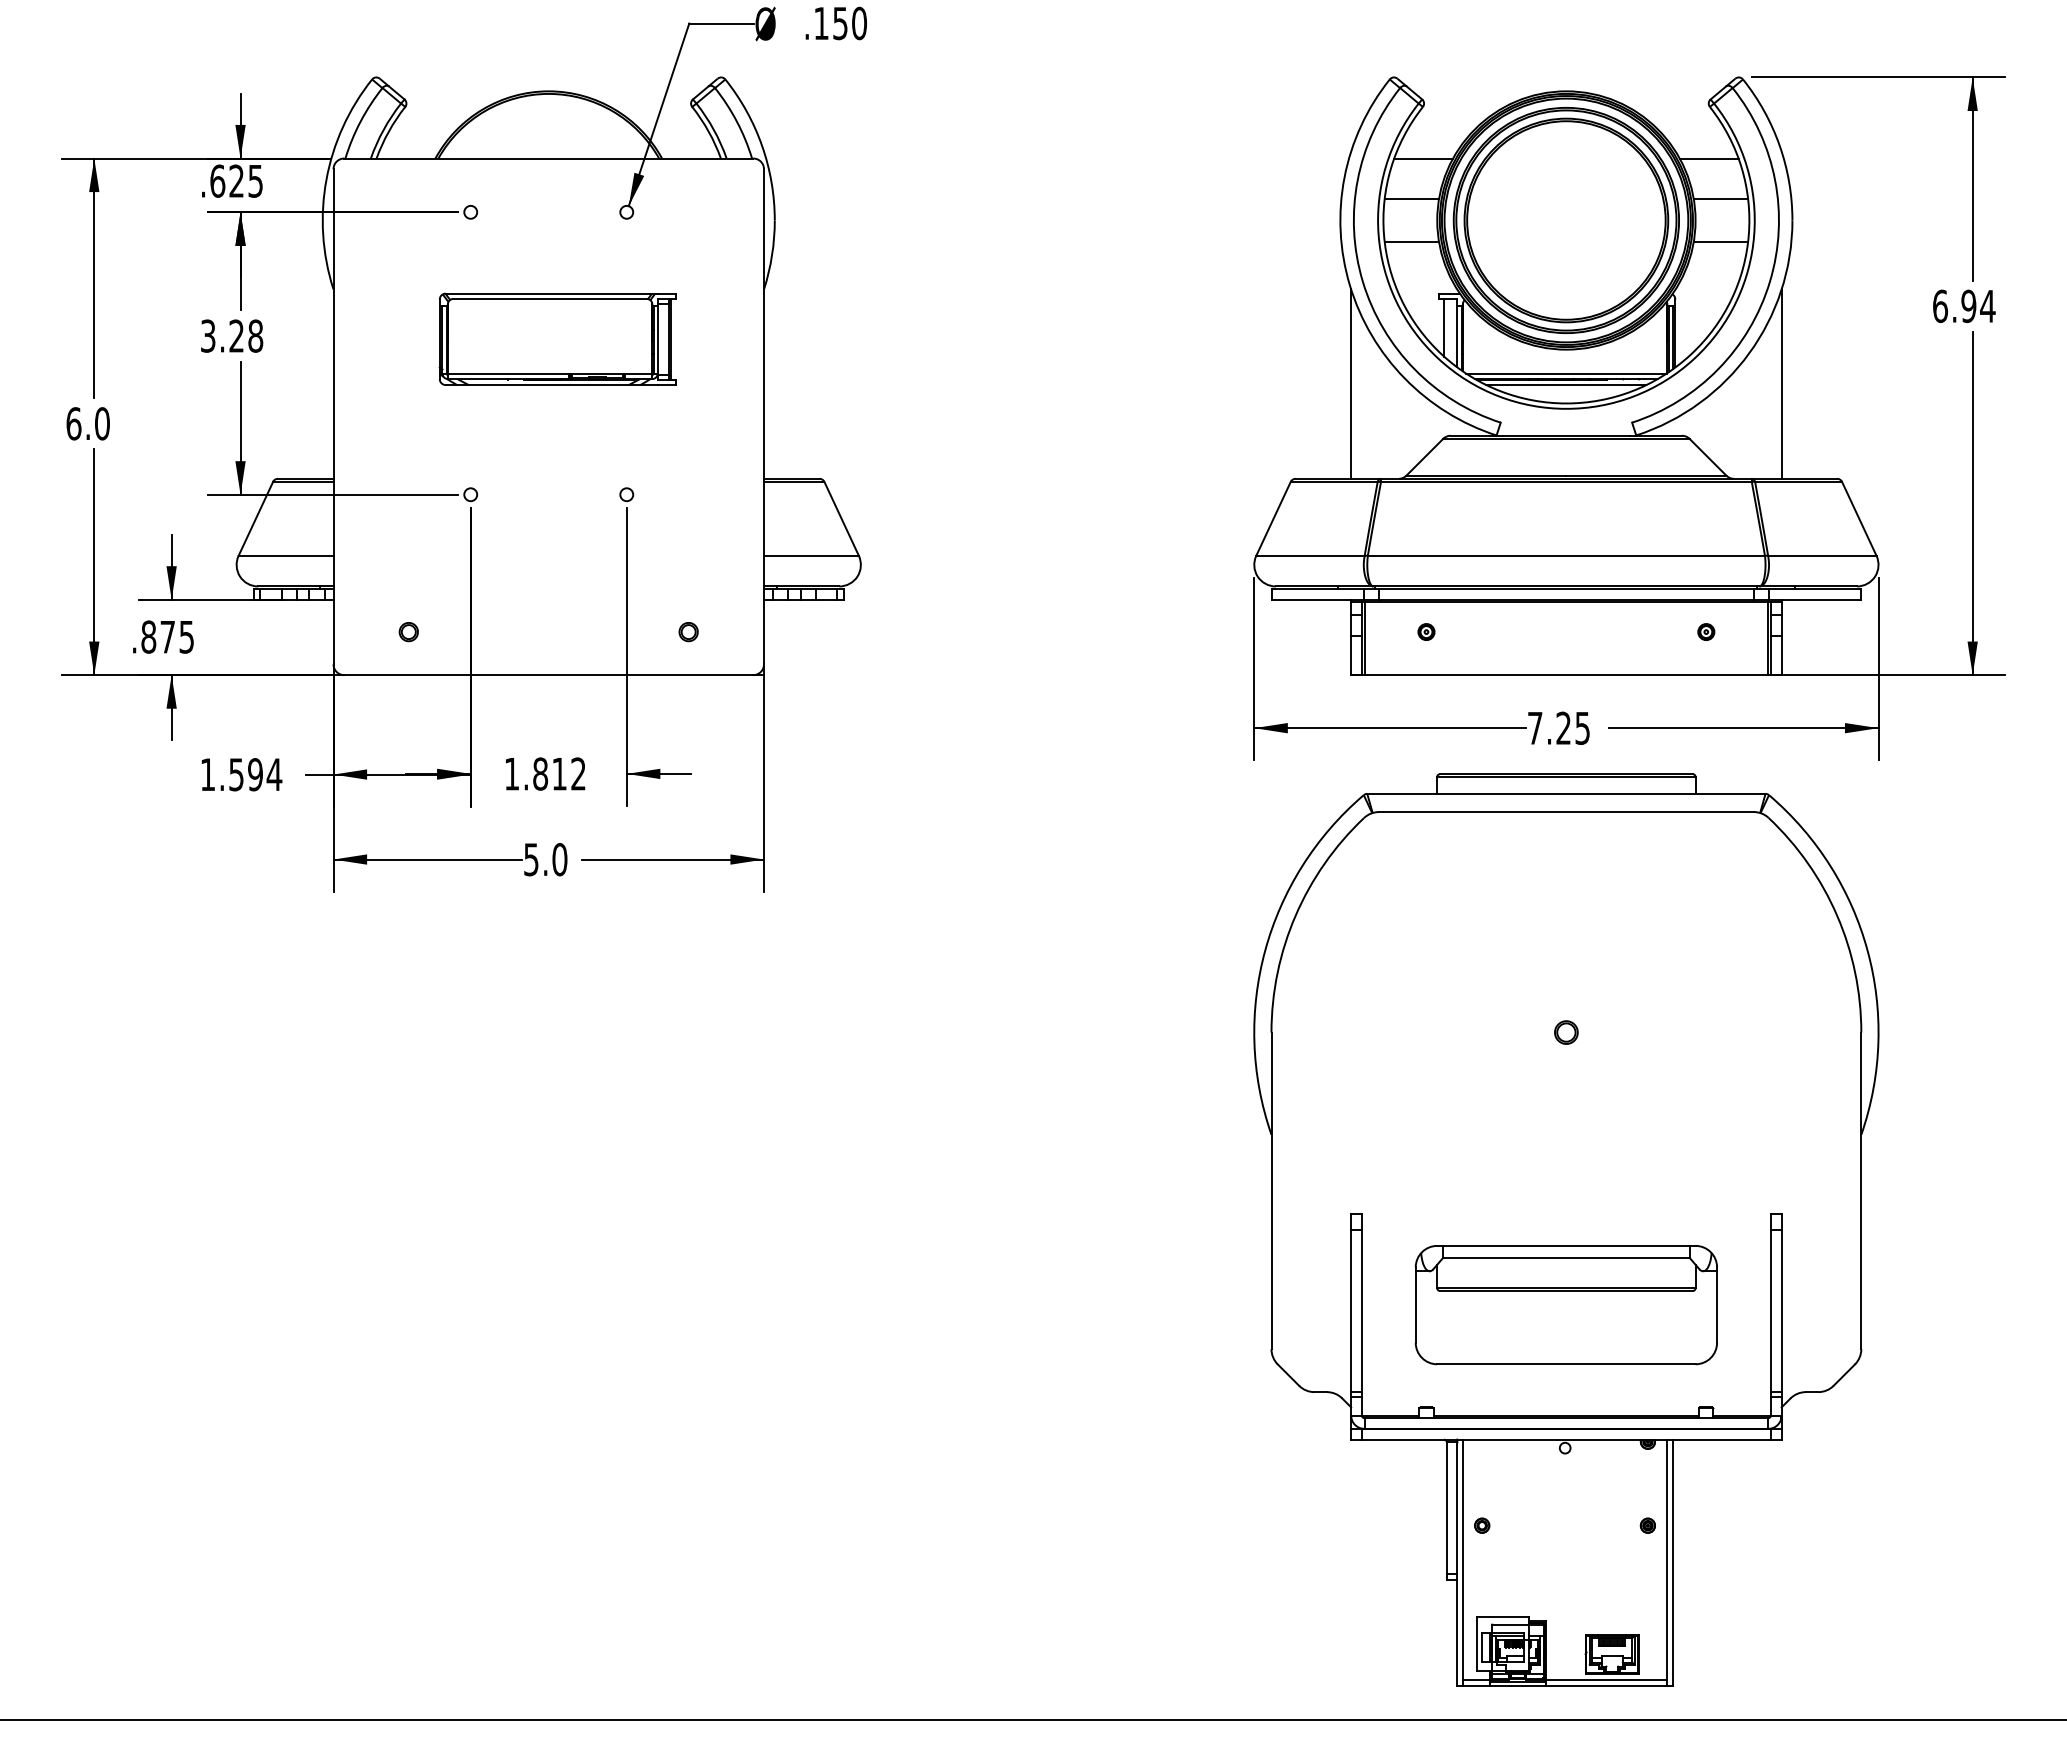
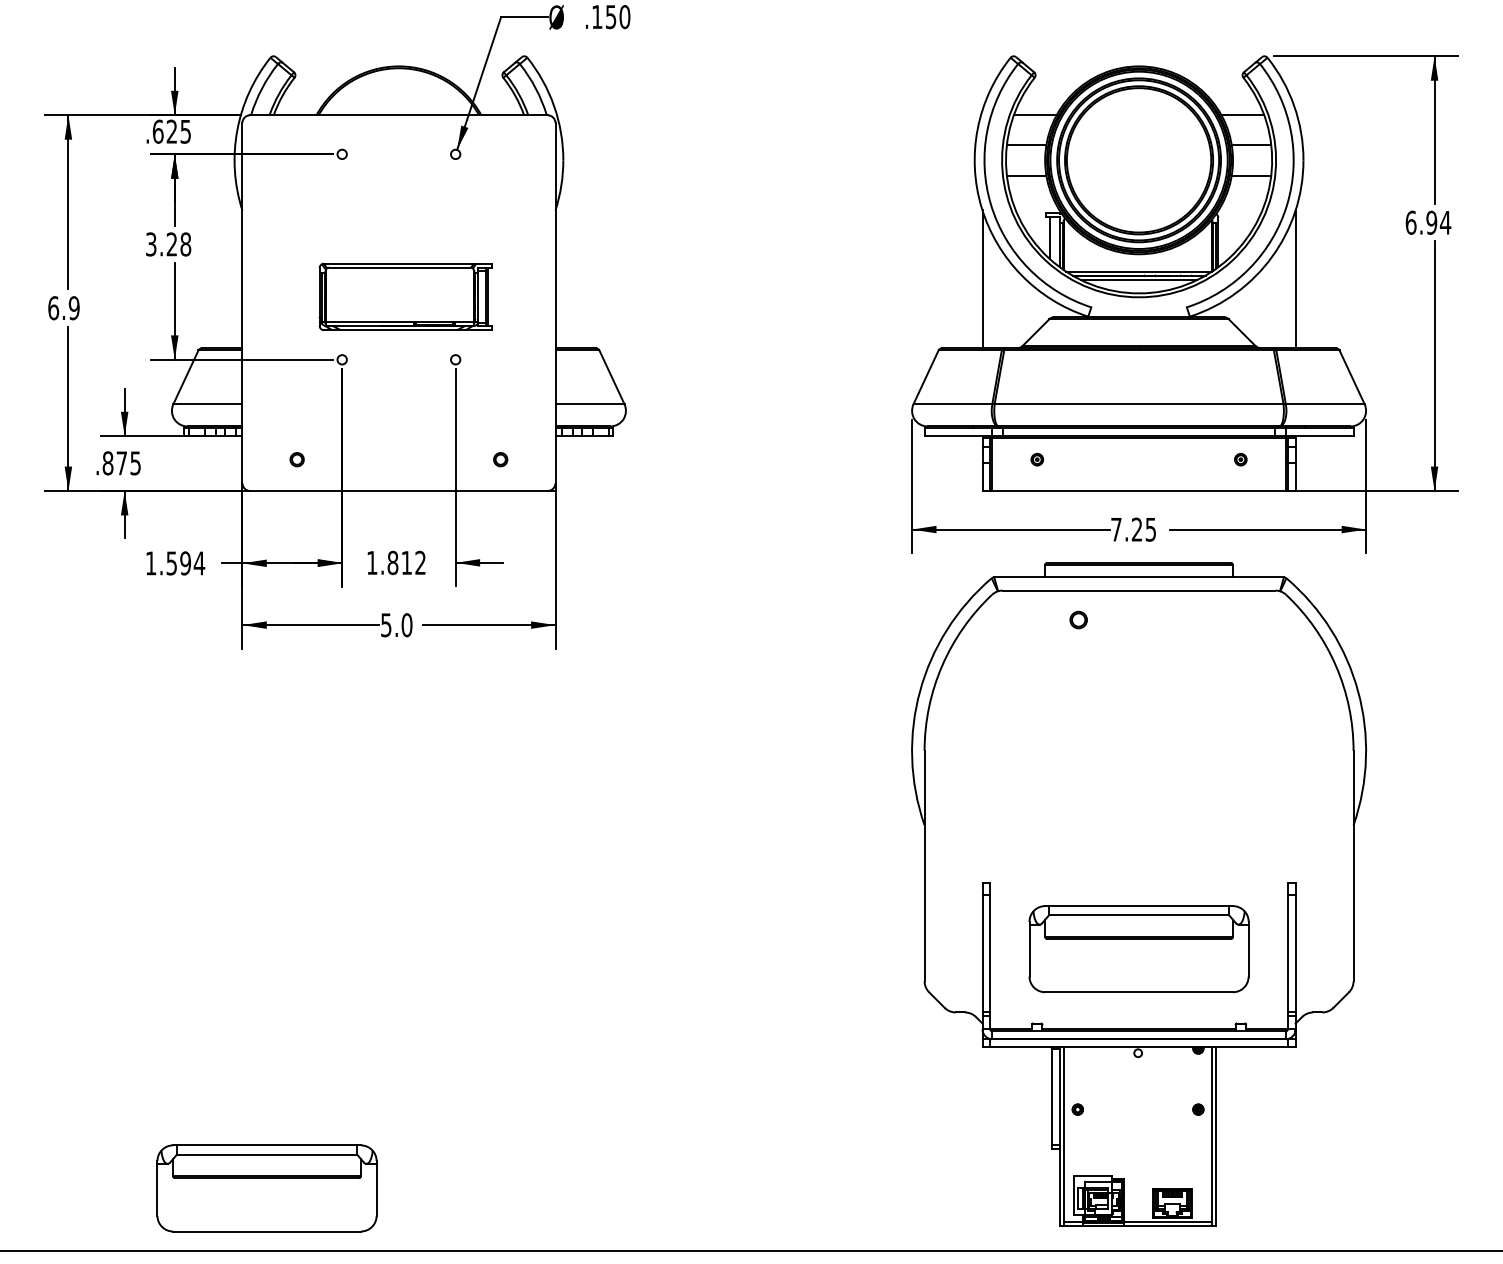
part: (557, 338) -> (405, 296), moved
text: (101, 423) -> (73, 307), 6.0 -> 6.9
part: (1566, 1032) -> (1078, 619), moved
part: (366, 1634) -> (266, 1188), added

